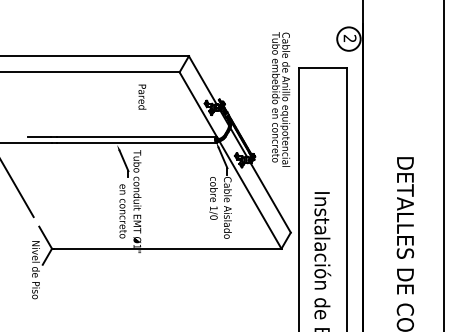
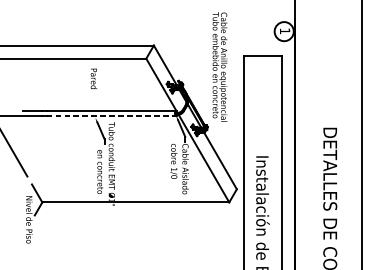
text: (349, 38) -> (284, 31), 2 -> 1
text: (142, 96) -> (94, 78), moved
text: (281, 99) -> (220, 66), moved
line: (137, 142) -> (111, 115), solid -> dashed

